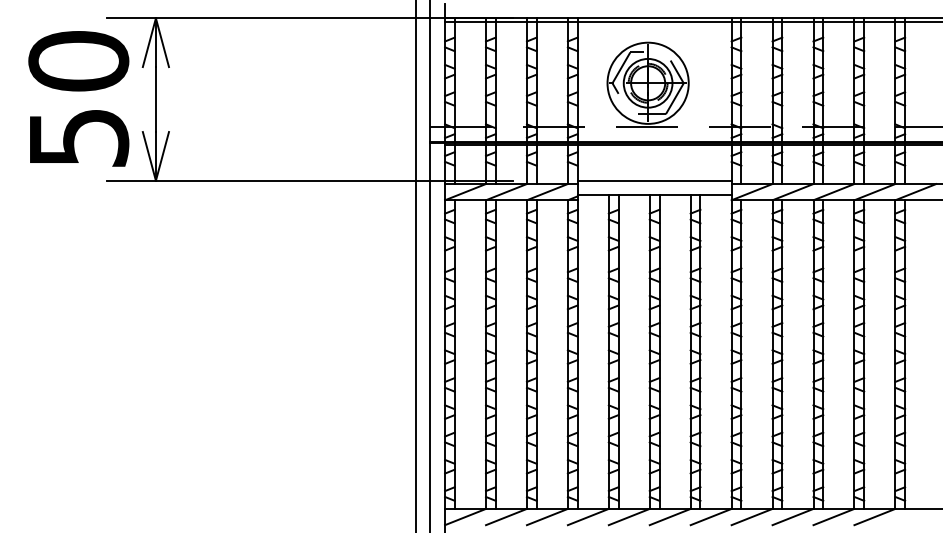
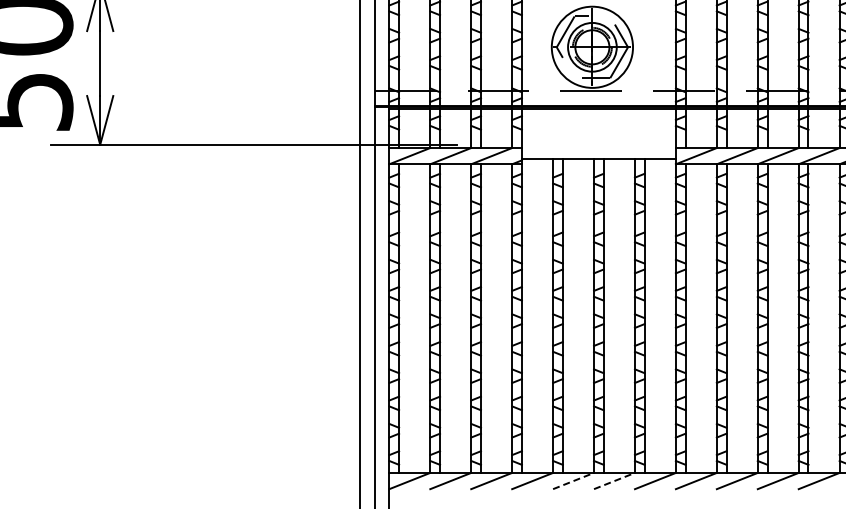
line: (654, 180) -> (598, 144), removed
line: (629, 516) -> (573, 480), solid -> dashed
line: (670, 516) -> (614, 480), solid -> dashed

